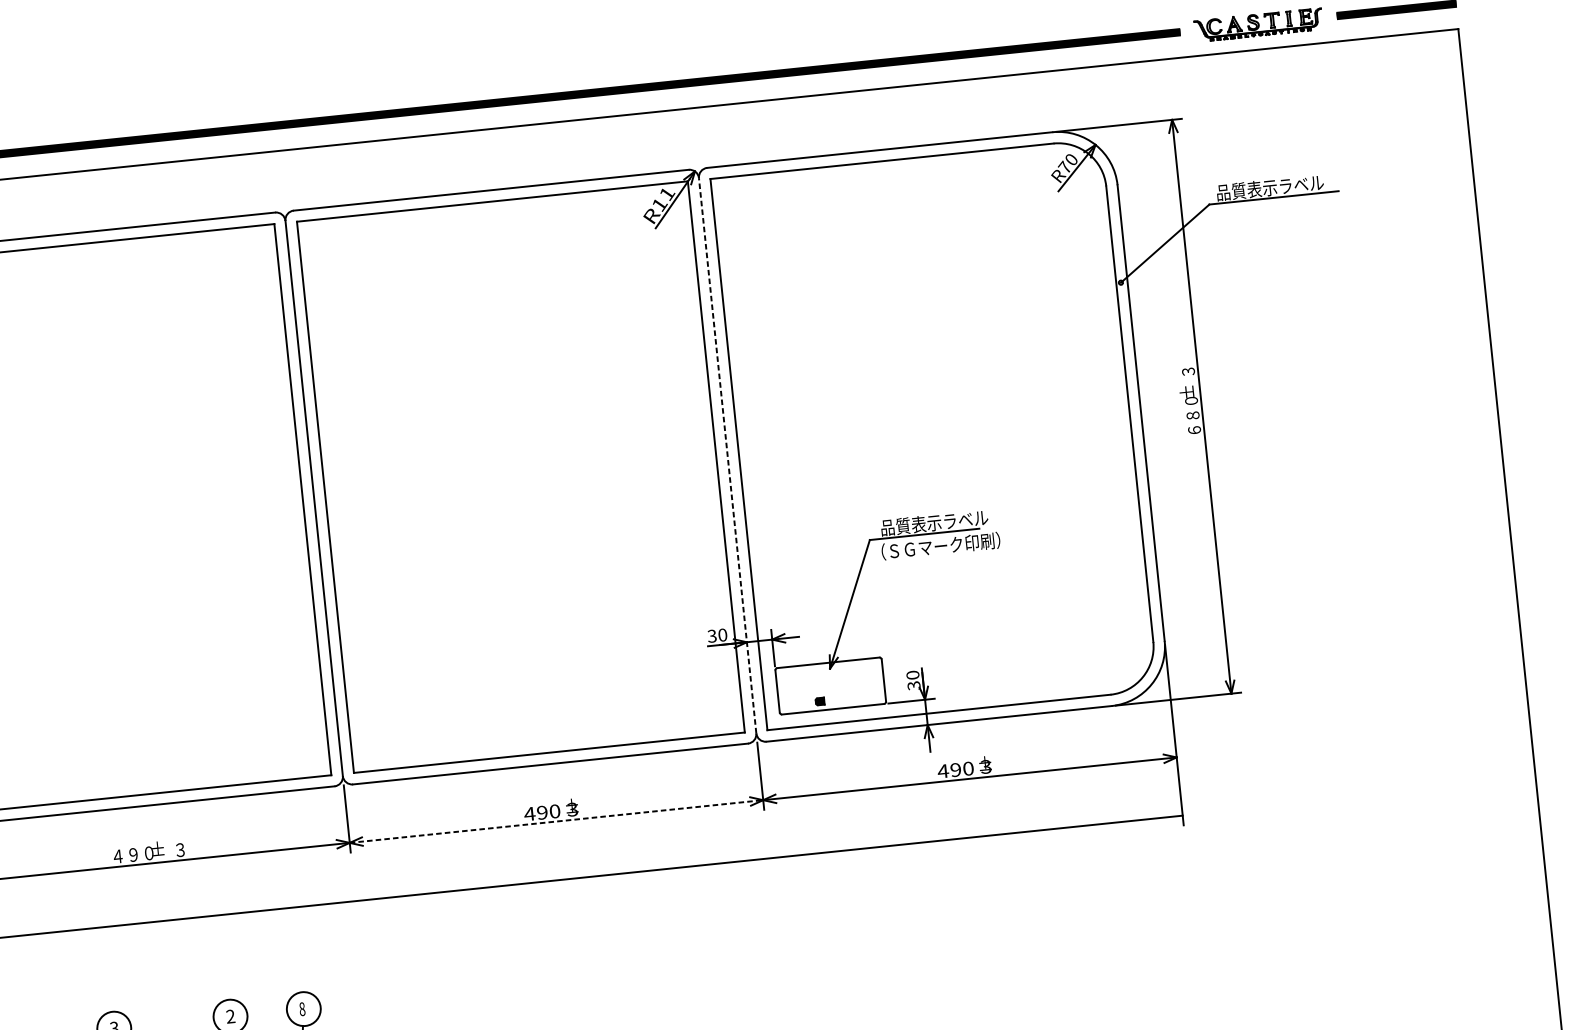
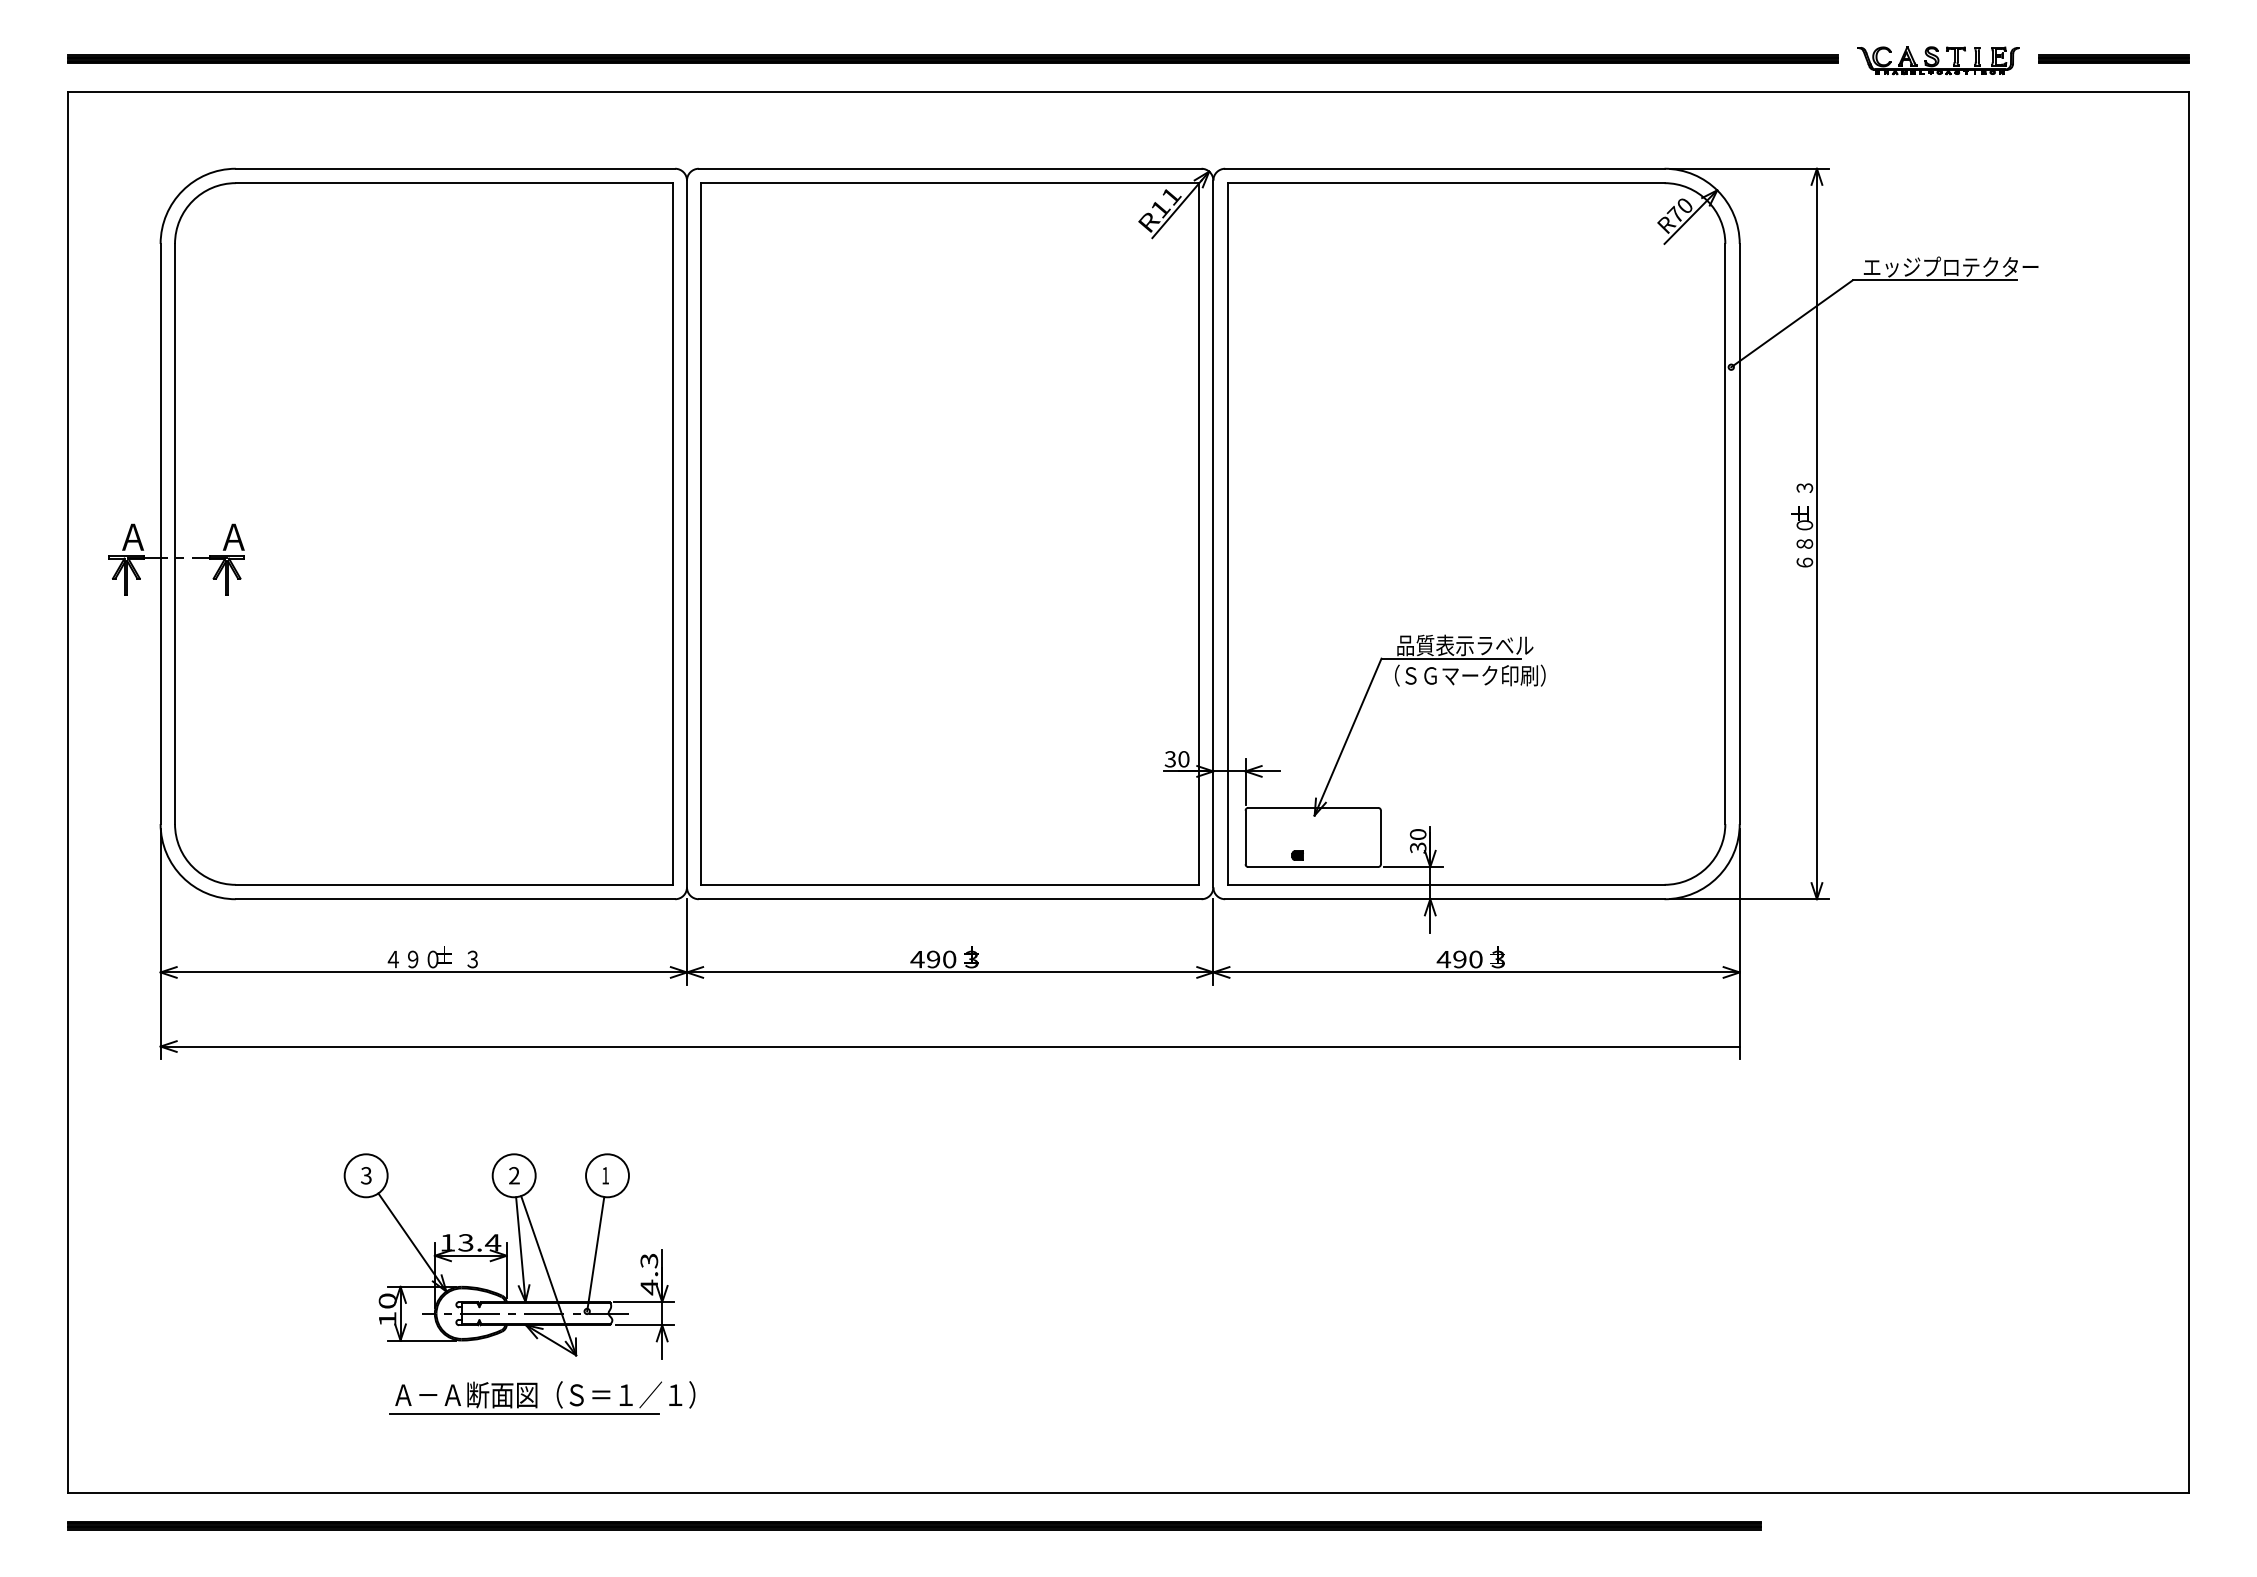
text: (1284, 185) -> (1950, 266), 品質表示ラベル -> エッジプロテクター
line: (727, 455) -> (1213, 533), dashed -> solid
line: (556, 821) -> (950, 972), dashed -> solid
text: (302, 1009) -> (605, 1175), 8 -> 1

